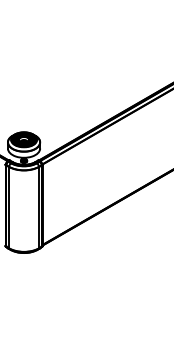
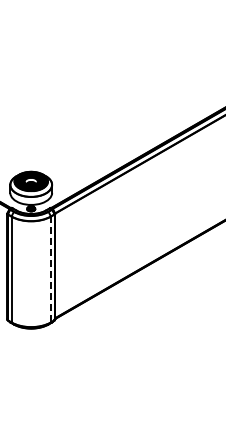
line: (38, 207) -> (50, 269), solid -> dashed

